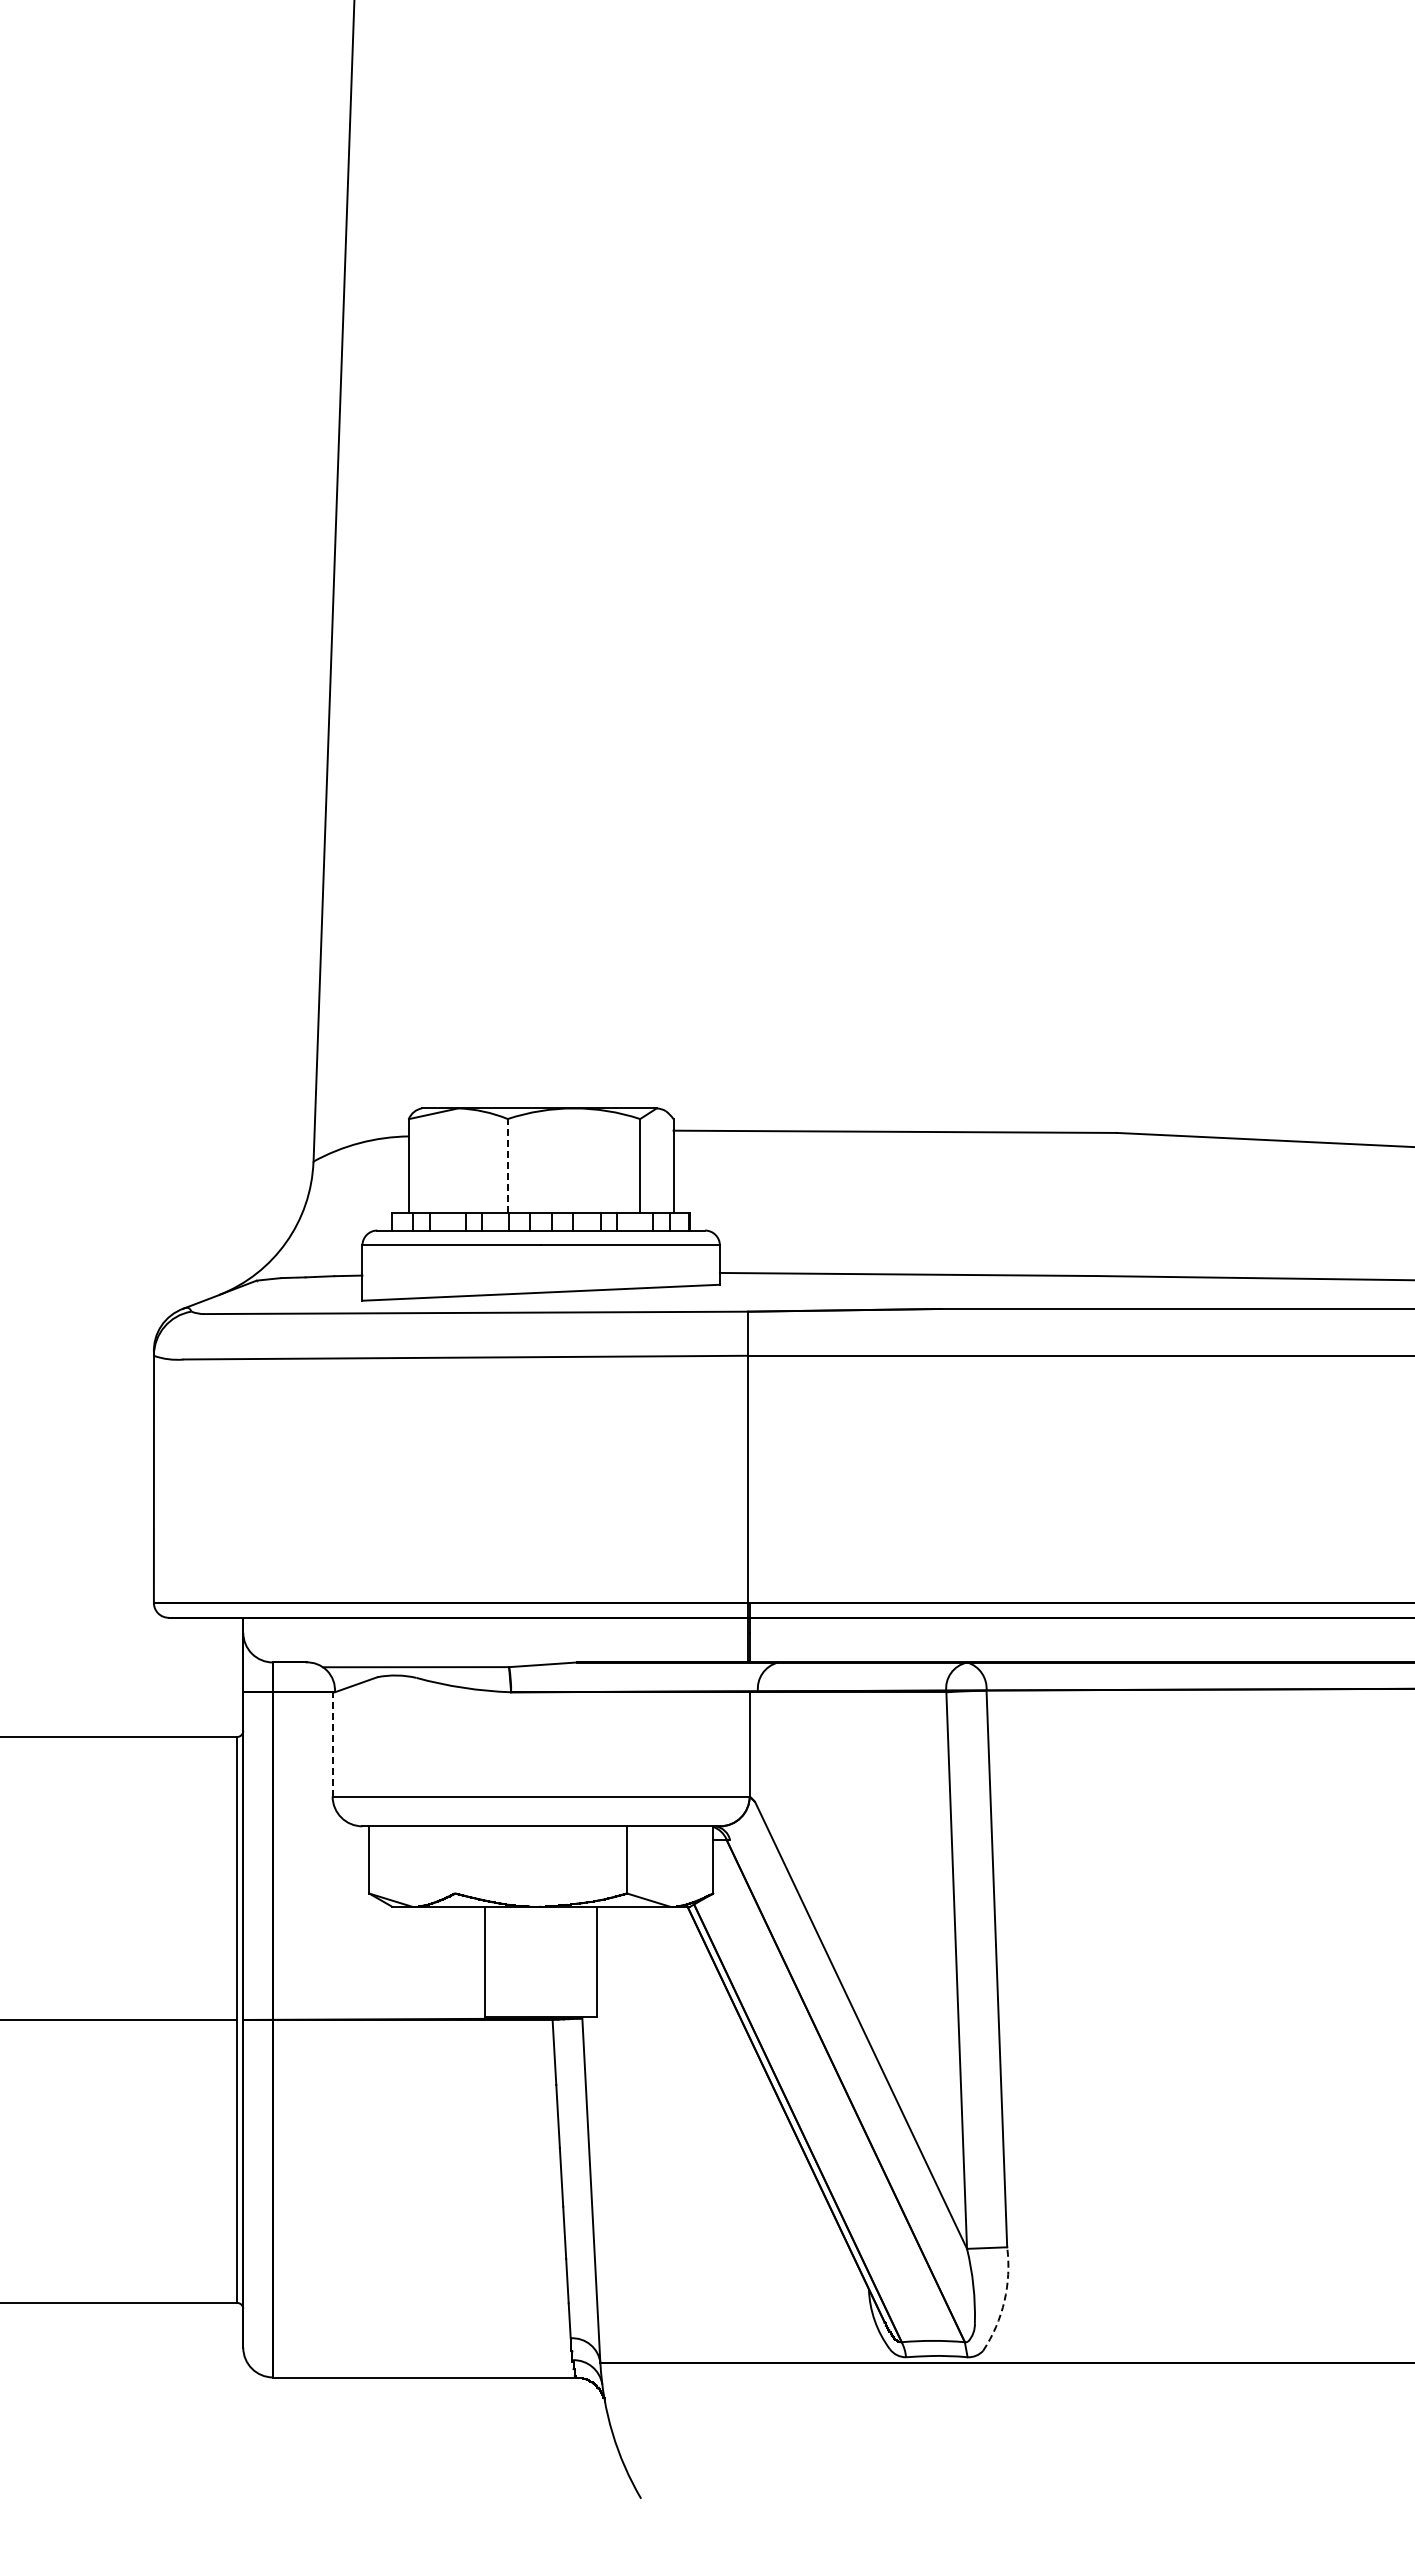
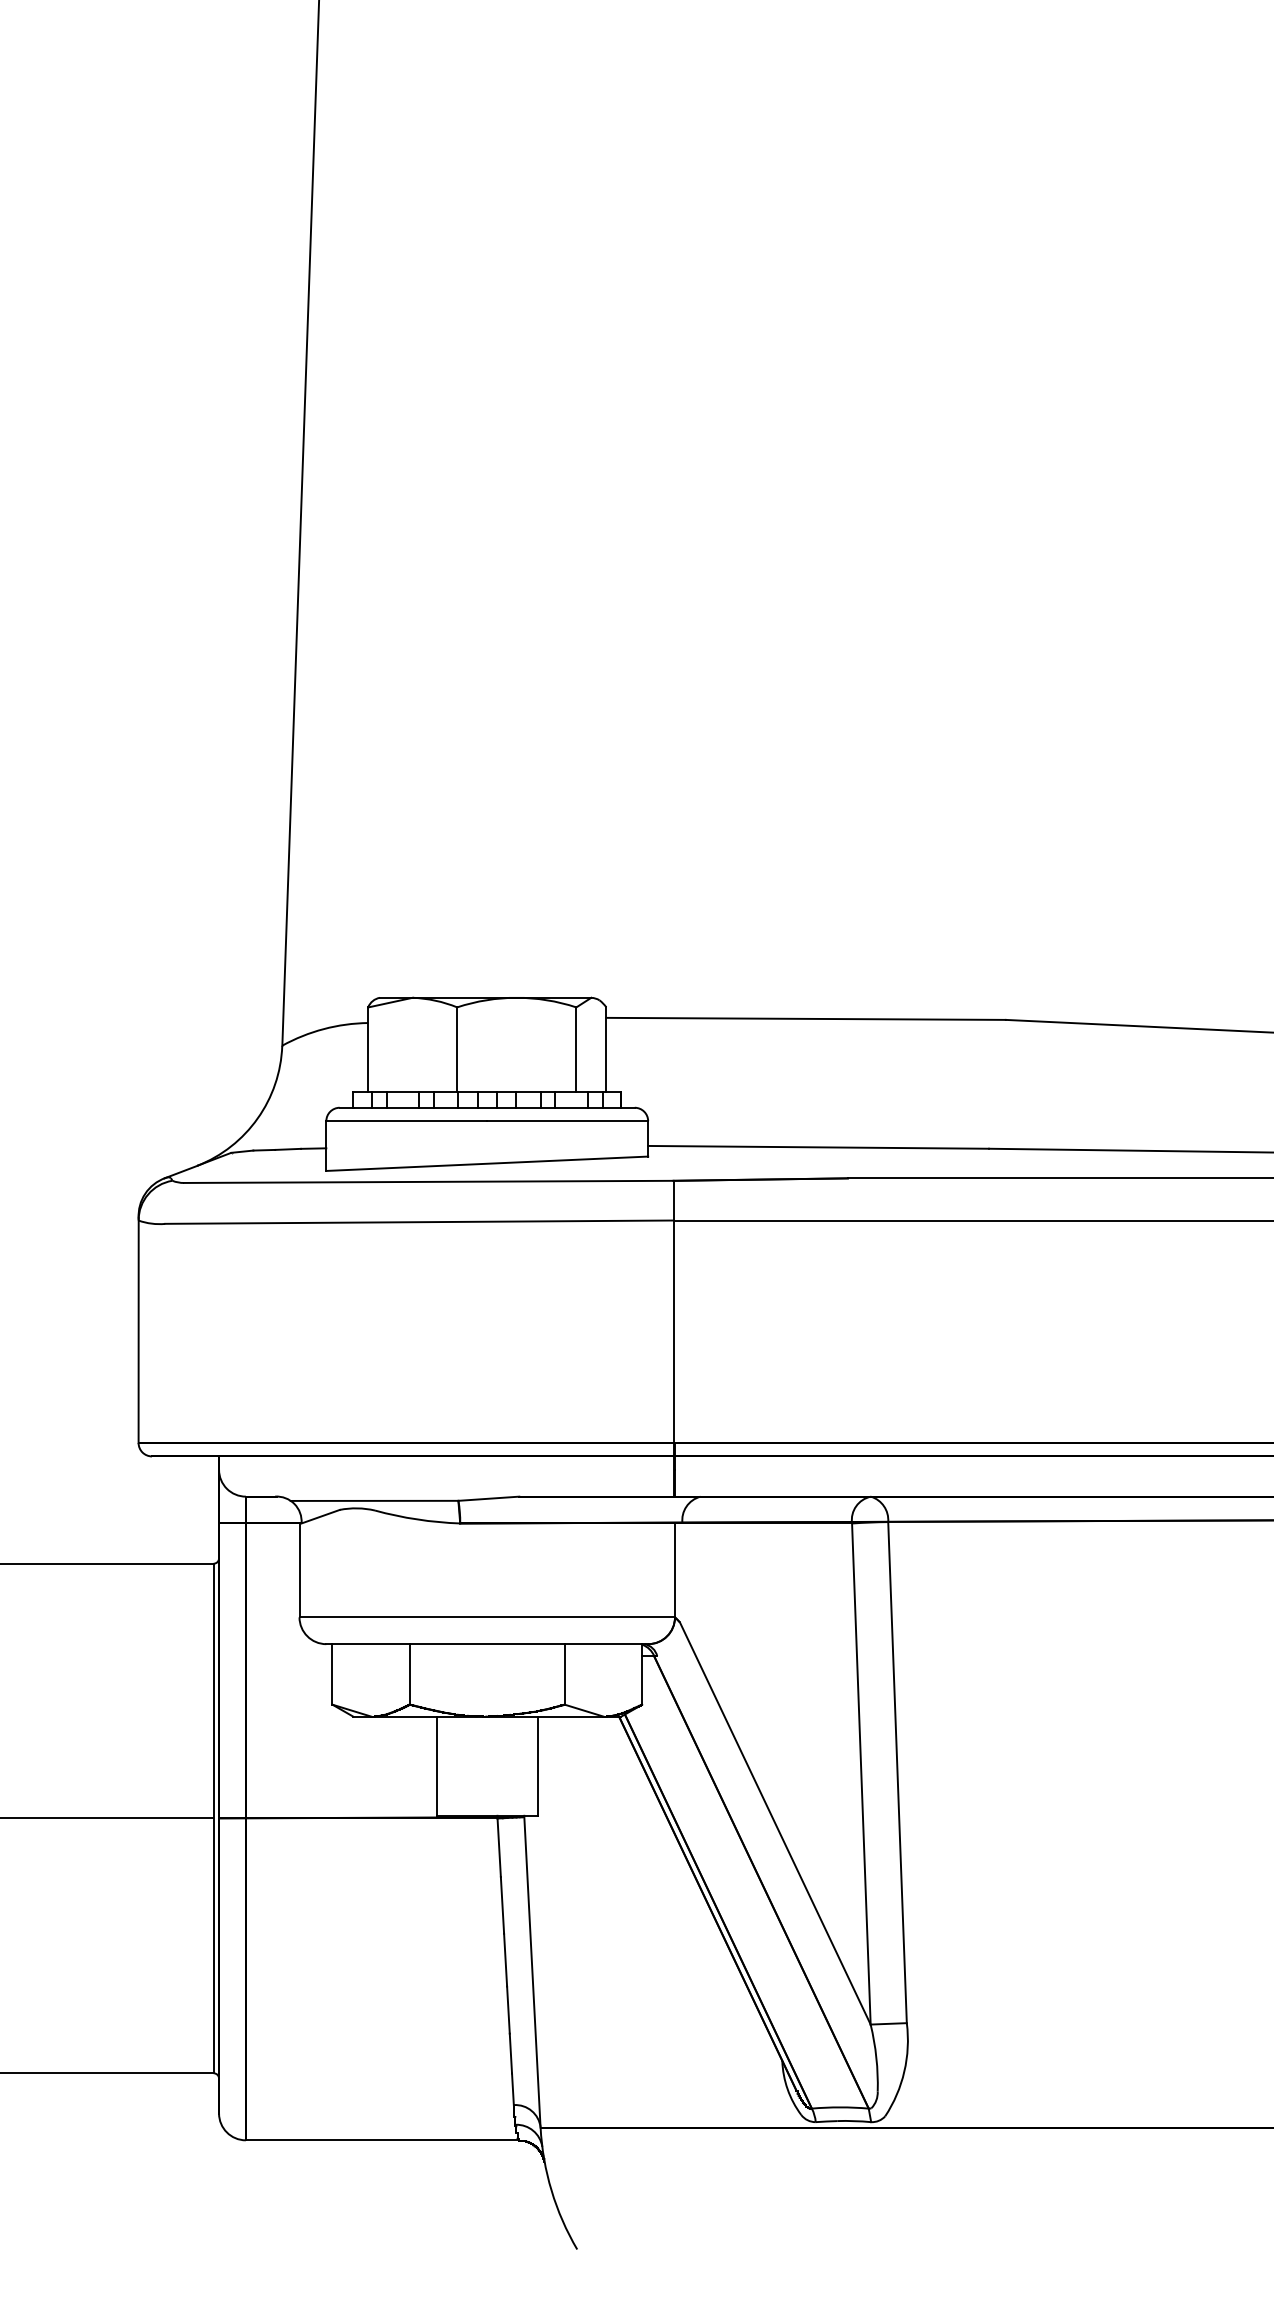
line: (507, 1165) -> (456, 1049), dashed -> solid
line: (332, 1743) -> (299, 1569), dashed -> solid
line: (455, 1859) -> (410, 1674), added
arc: (1004, 2301) -> (904, 2071), dashed -> solid

